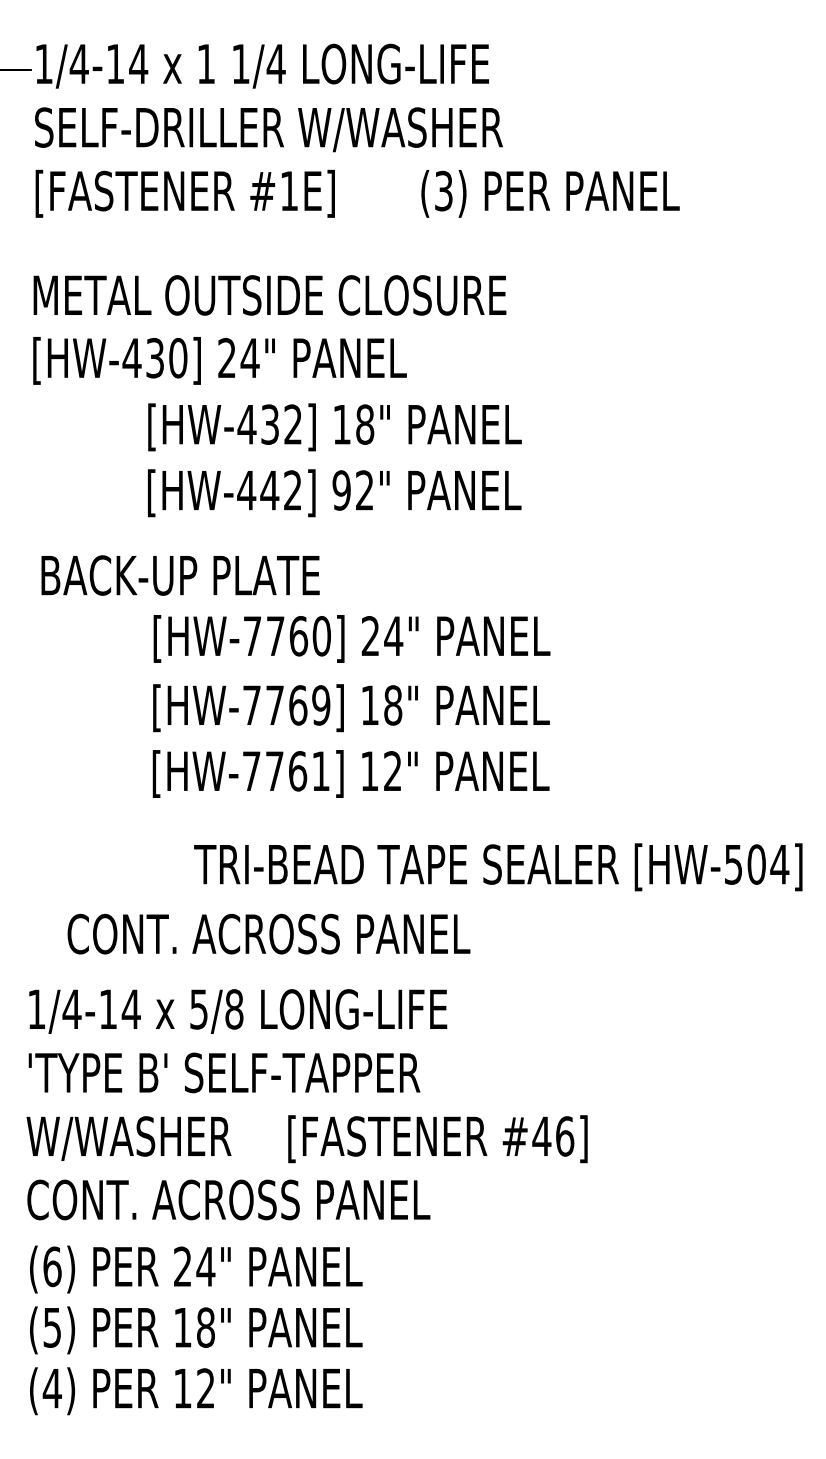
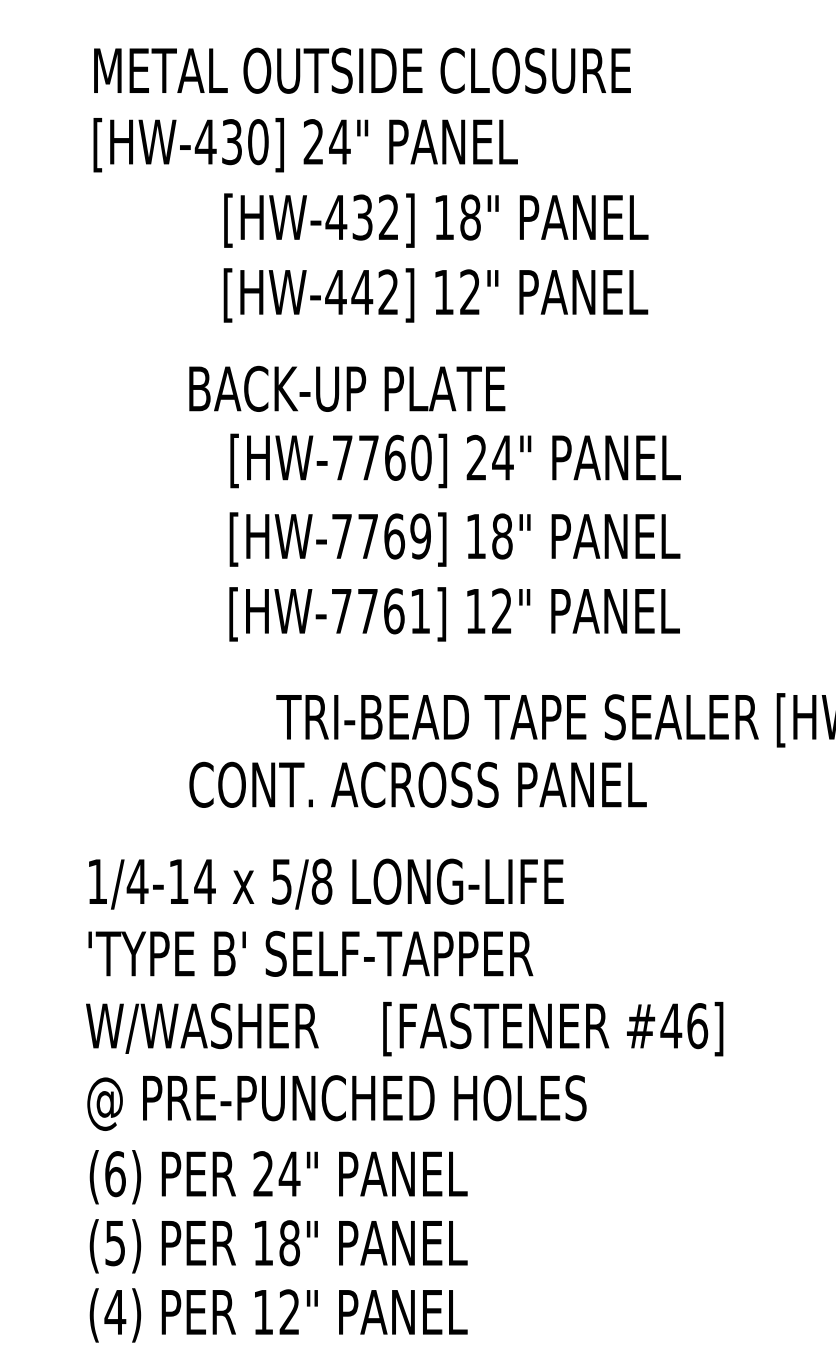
text: (341, 490) -> (443, 292), 92" -> 12"
text: (180, 575) -> (347, 388), moved
text: (268, 933) -> (417, 784), moved
text: (247, 1203) -> (336, 1102), CONT. ACROSS PANEL -> @ PRE-PUNCHED HOLES

